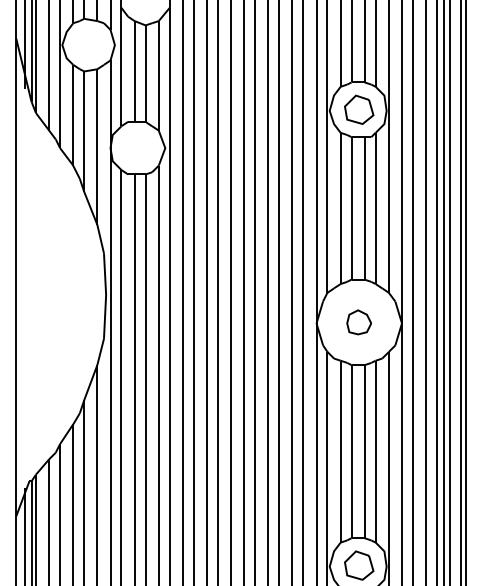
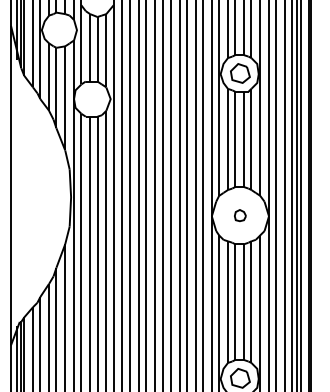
part: (359, 322) -> (240, 215), size x0.7

